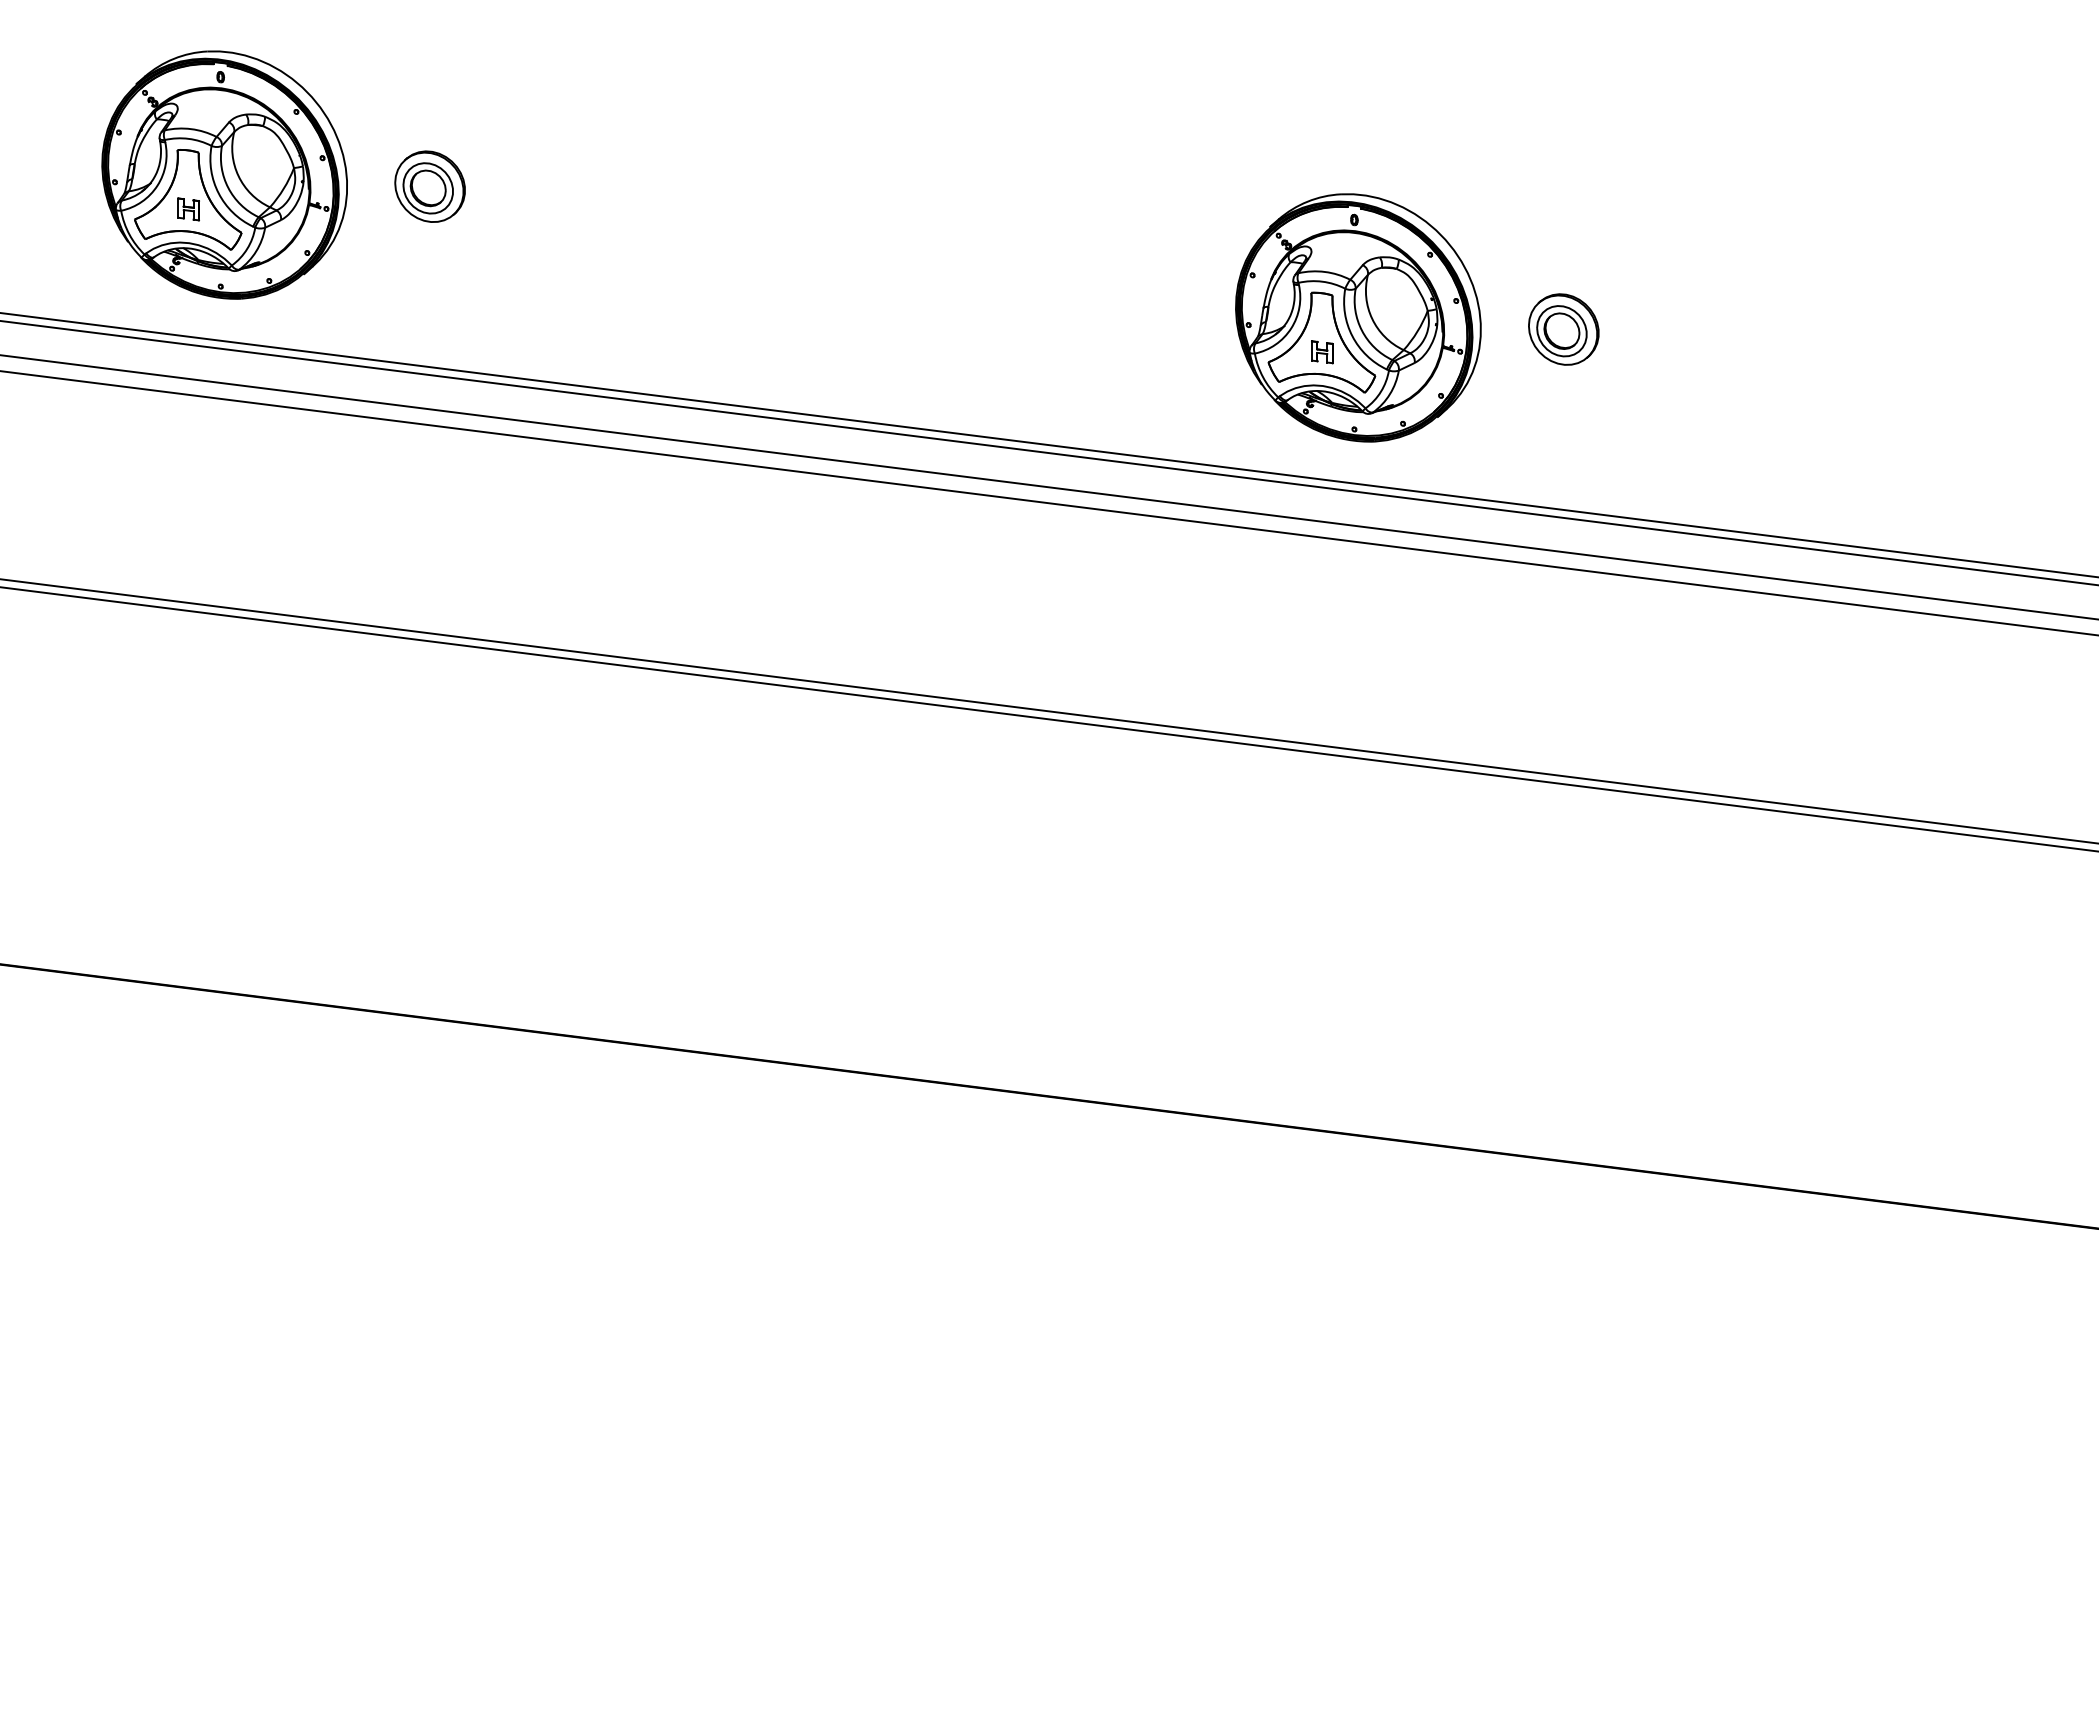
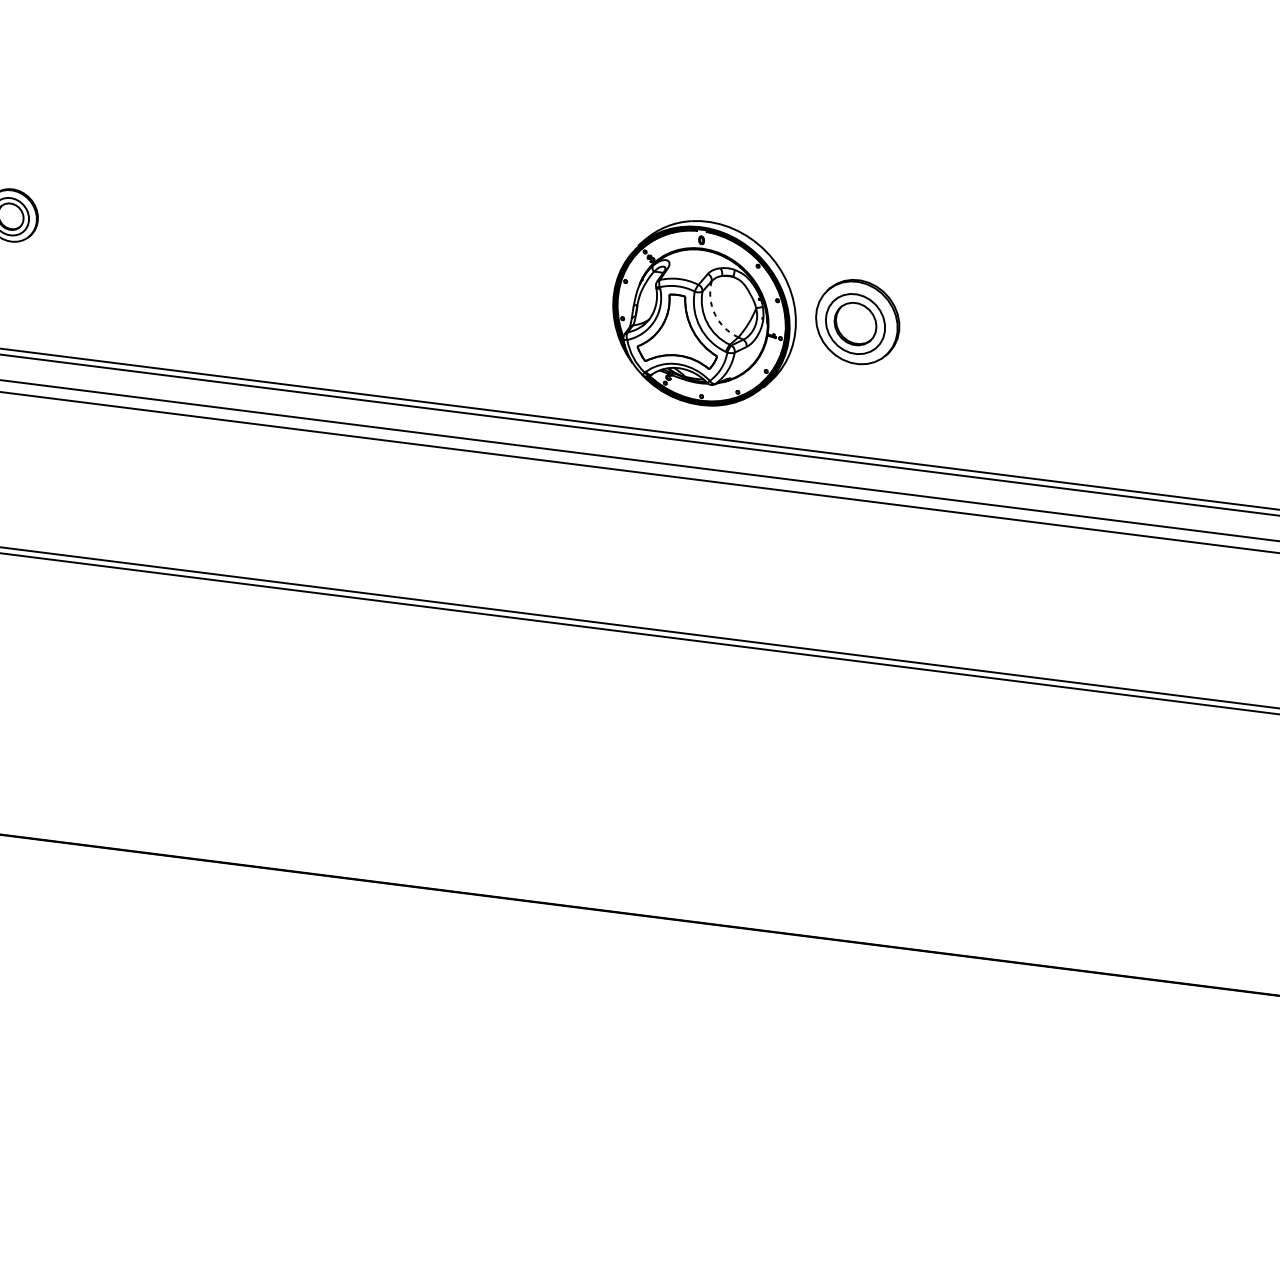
arc: (1372, 318) -> (715, 313), solid -> dashed
part: (1563, 329) -> (857, 322), size x1.6
part: (1322, 352) -> (677, 339), removed

